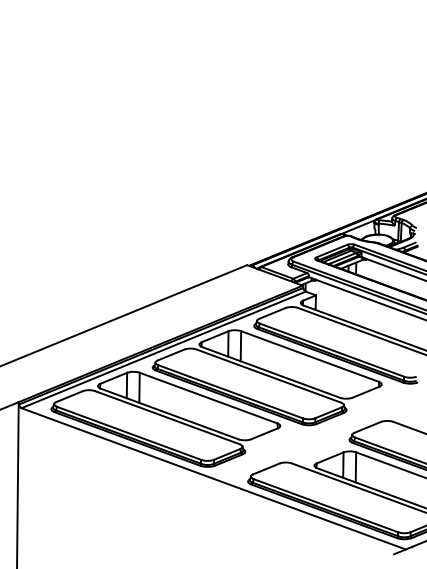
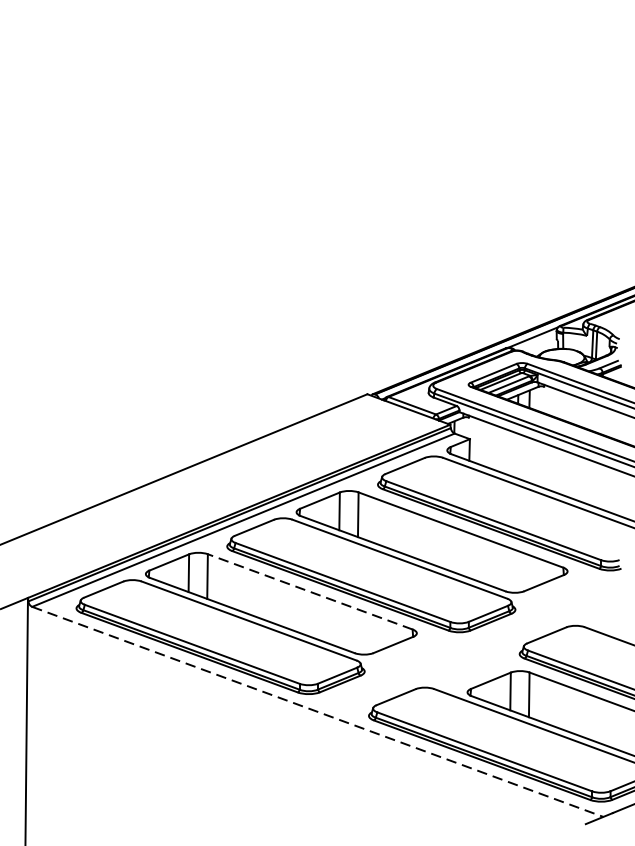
line: (208, 397) -> (310, 590), solid -> dashed
line: (213, 478) -> (317, 711), solid -> dashed

